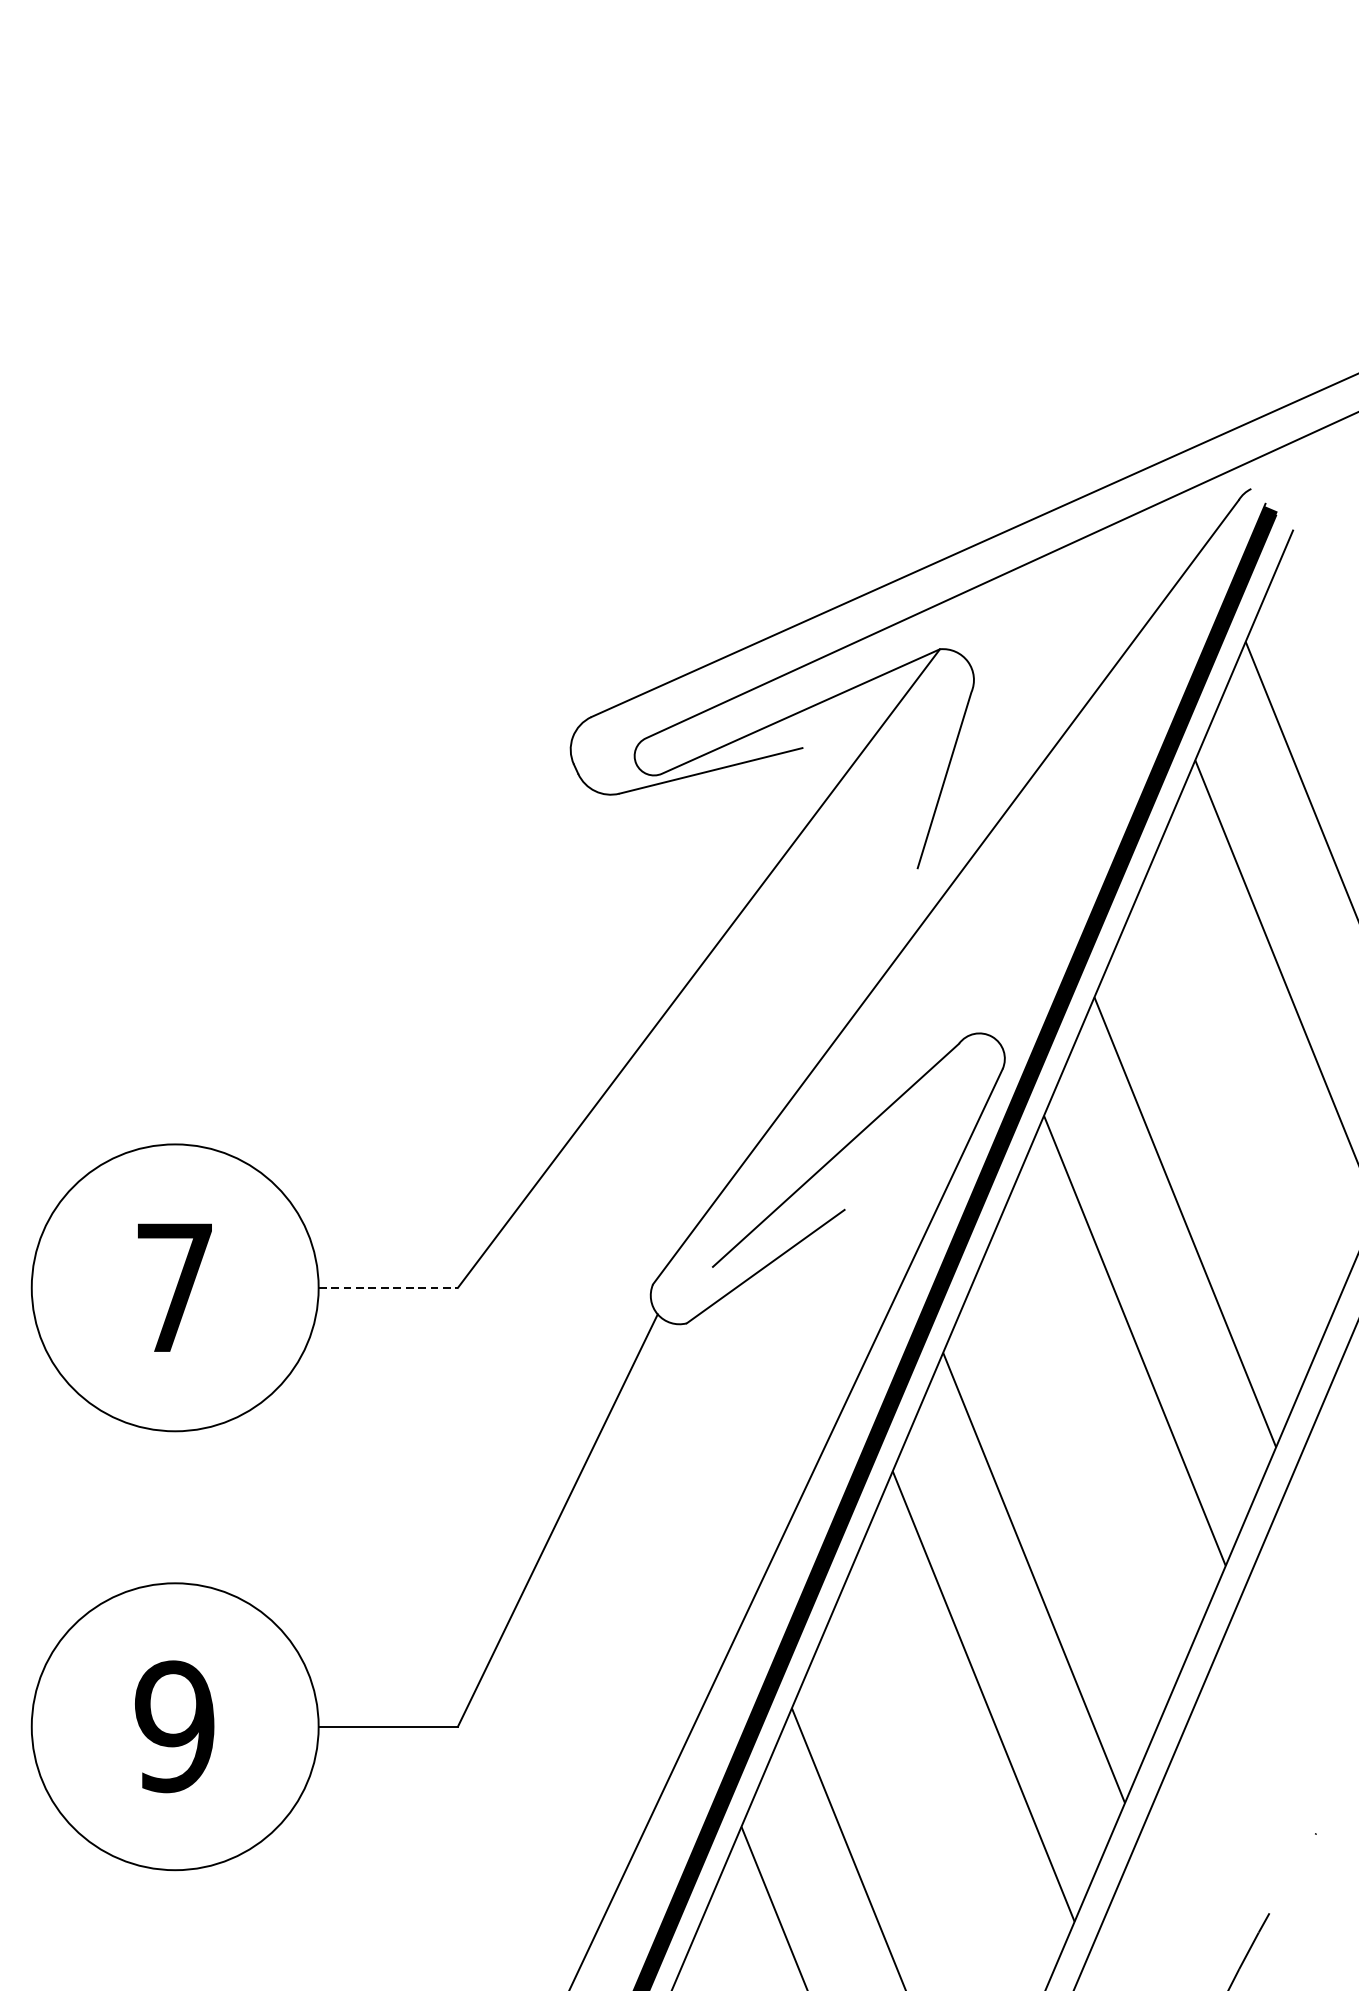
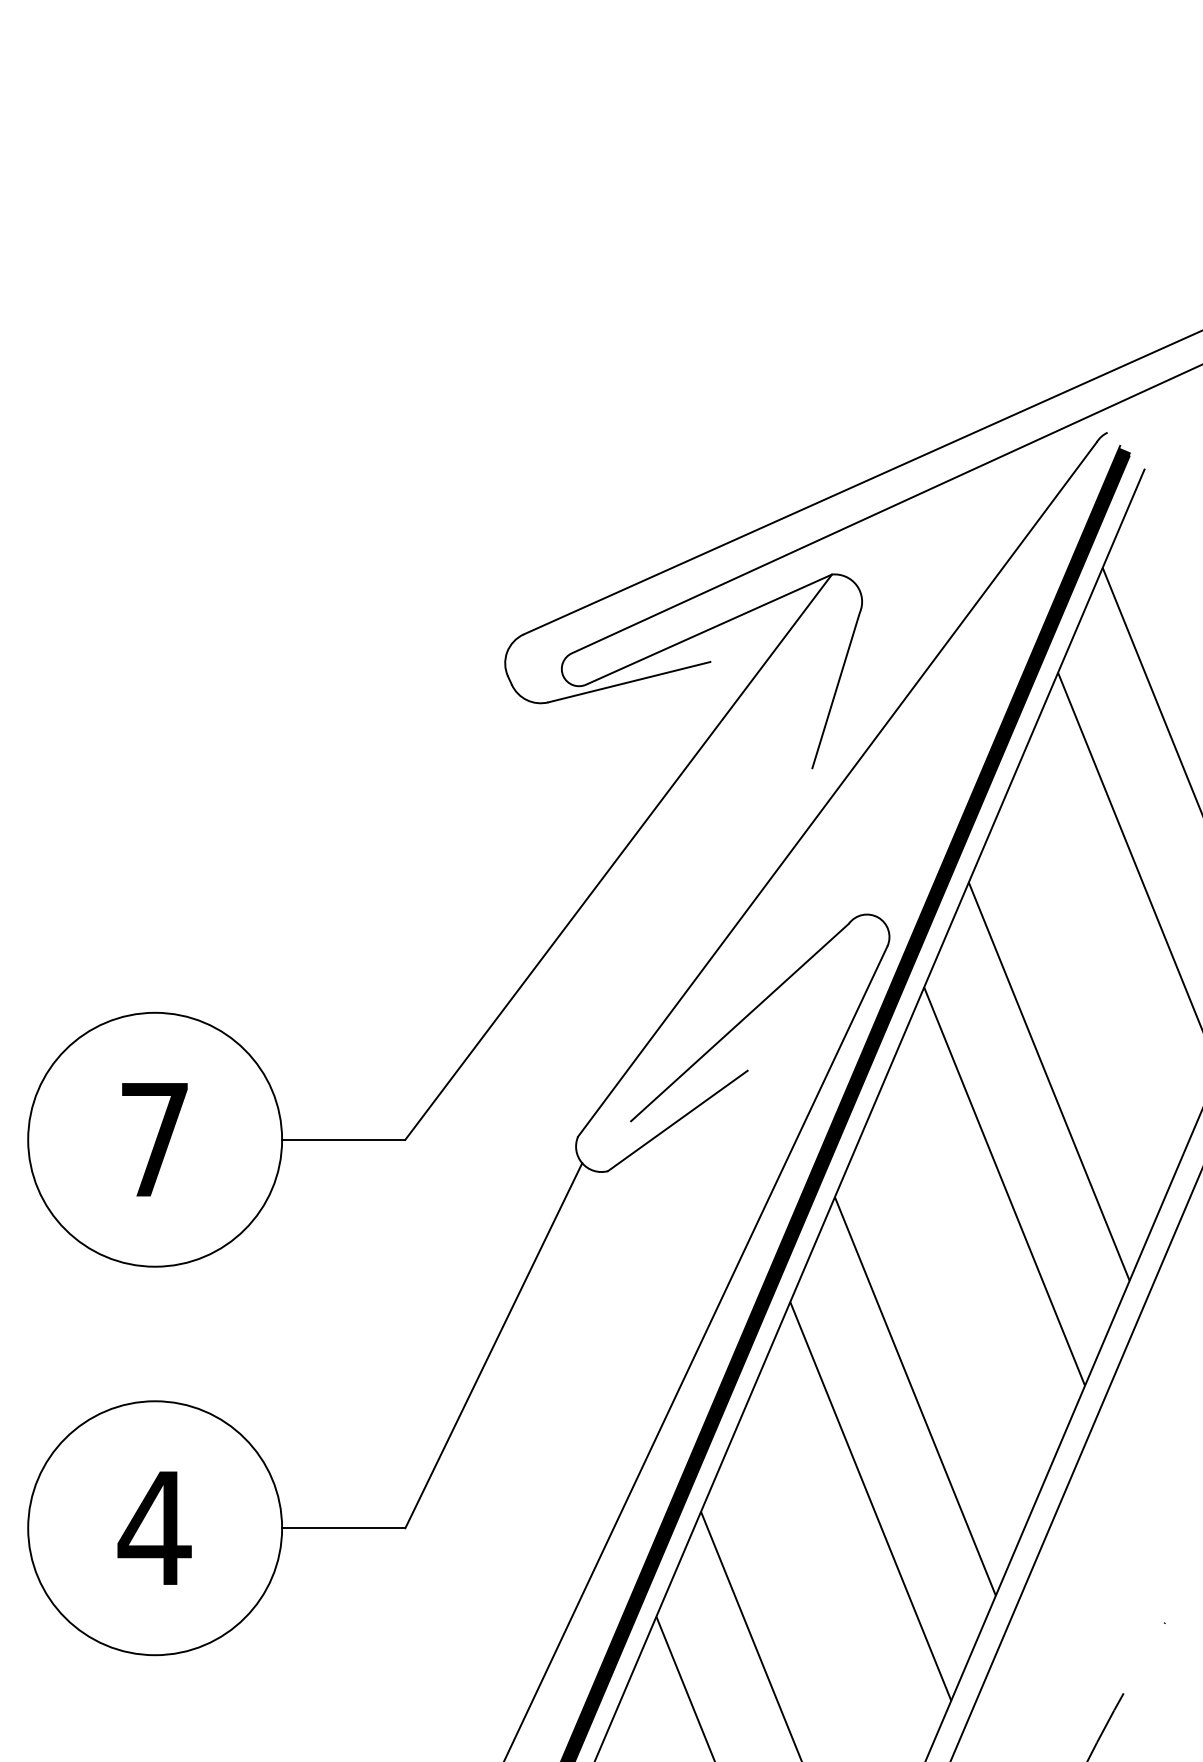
line: (388, 1287) -> (343, 1139), dashed -> solid
text: (174, 1727) -> (154, 1528), 9 -> 4

